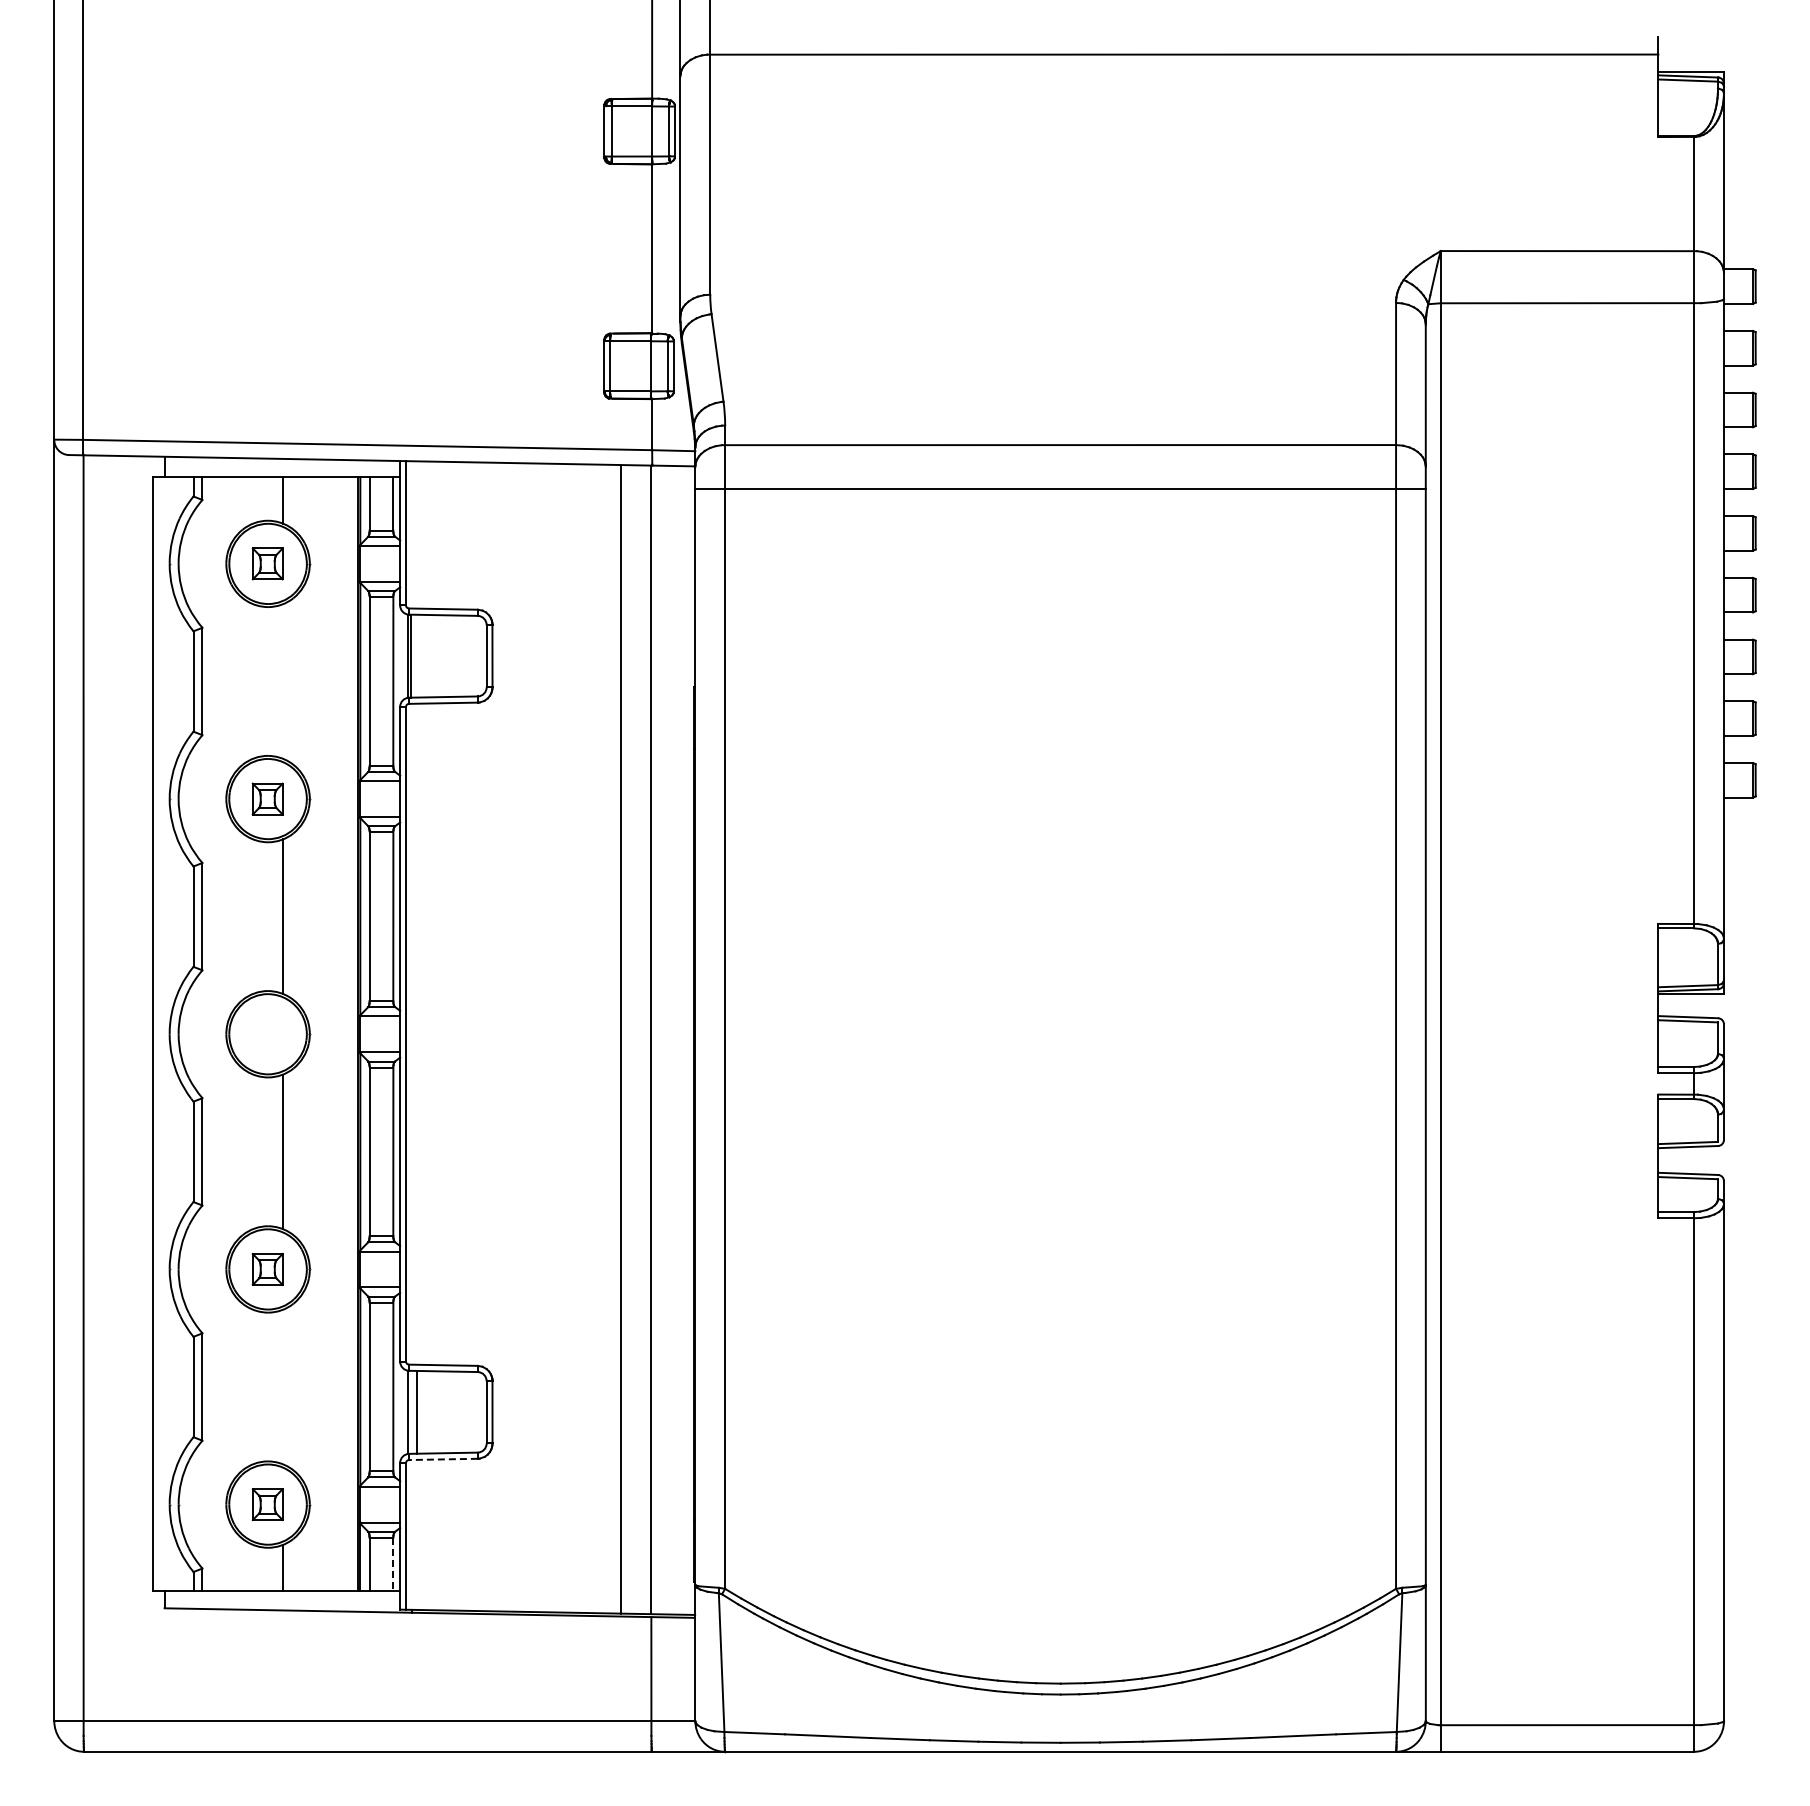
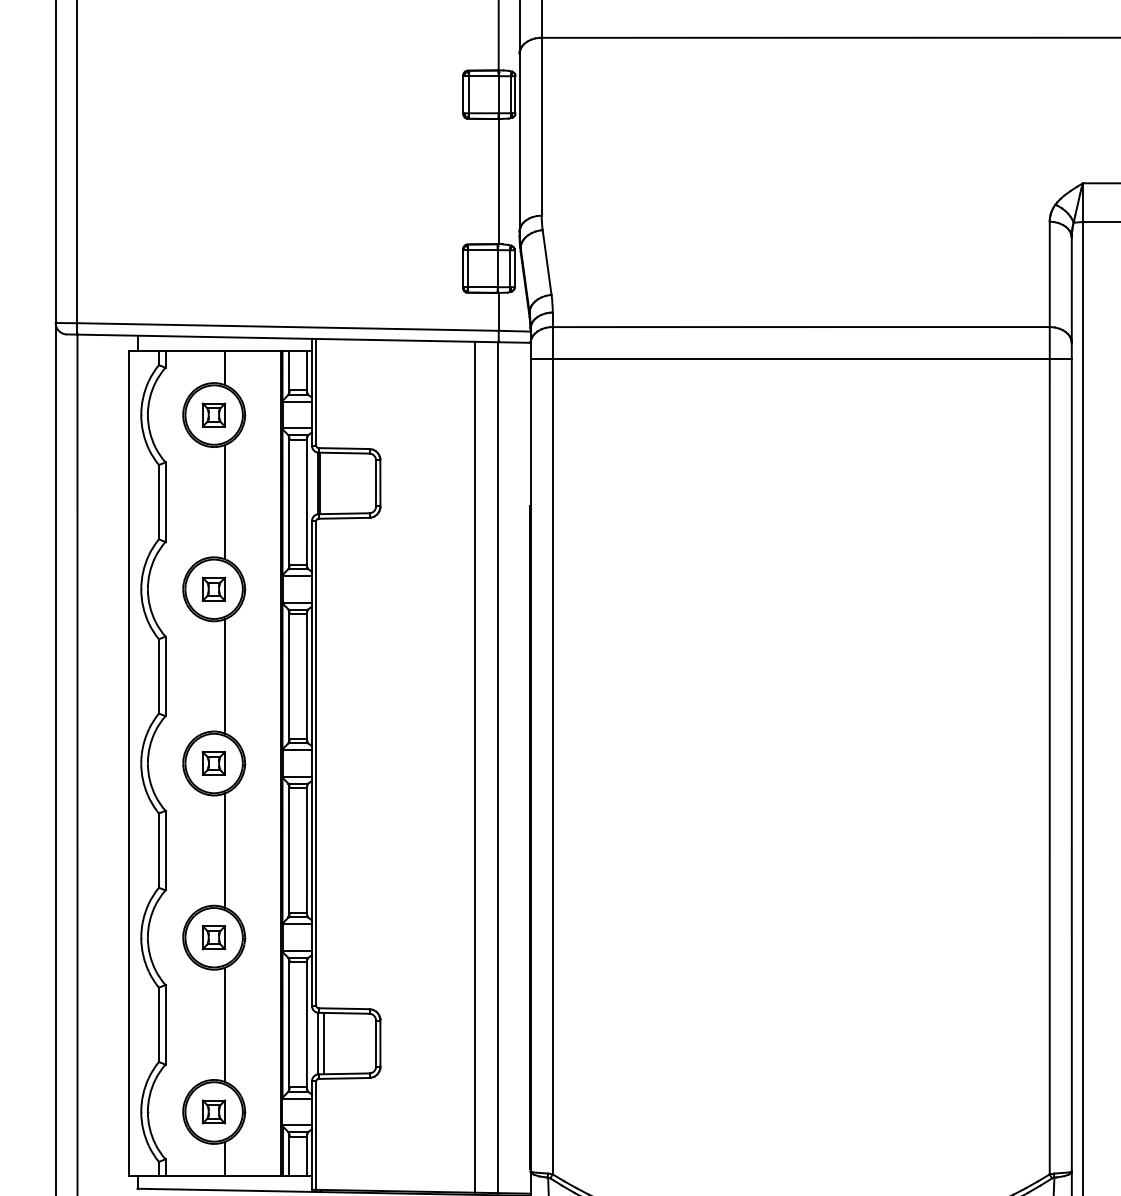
line: (282, 681) -> (224, 502), added
part: (267, 1033) -> (213, 762), added
line: (282, 1386) -> (224, 1024), added
line: (442, 1459) -> (343, 1078), dashed -> solid
line: (393, 1564) -> (307, 1156), dashed -> solid

